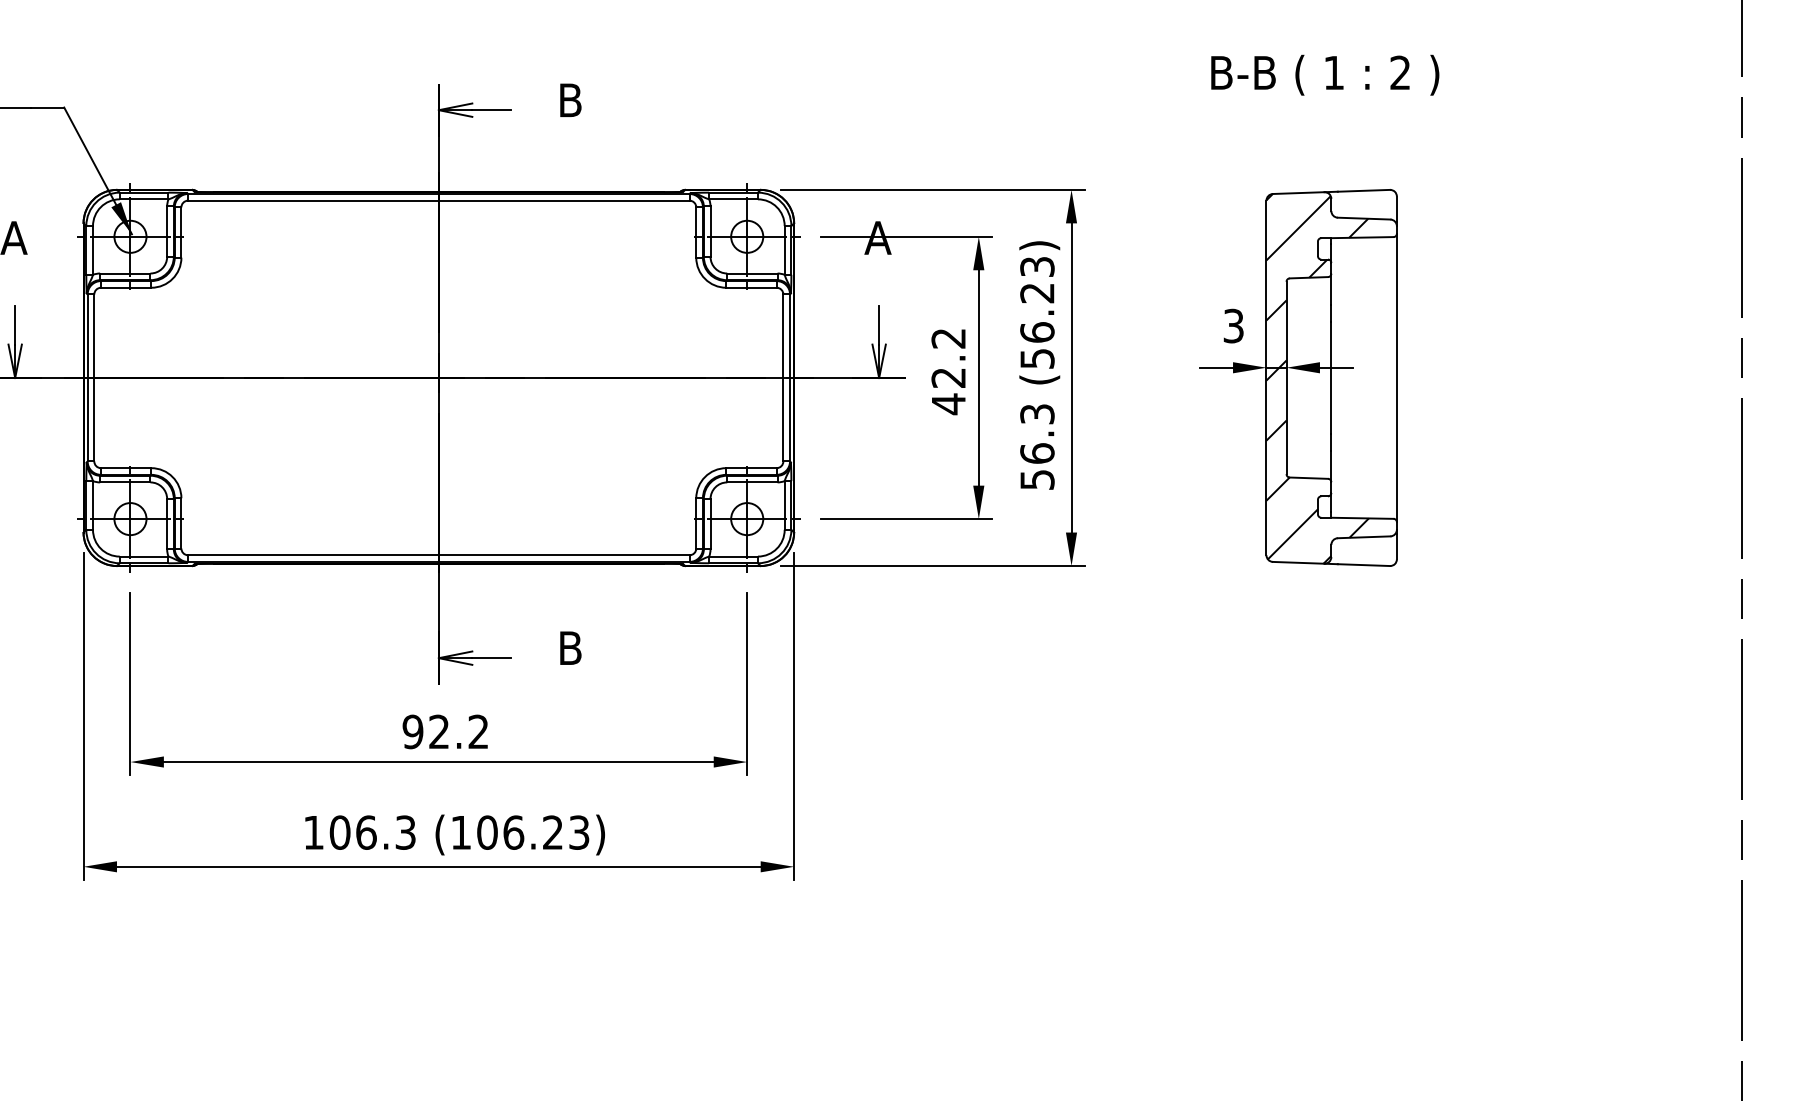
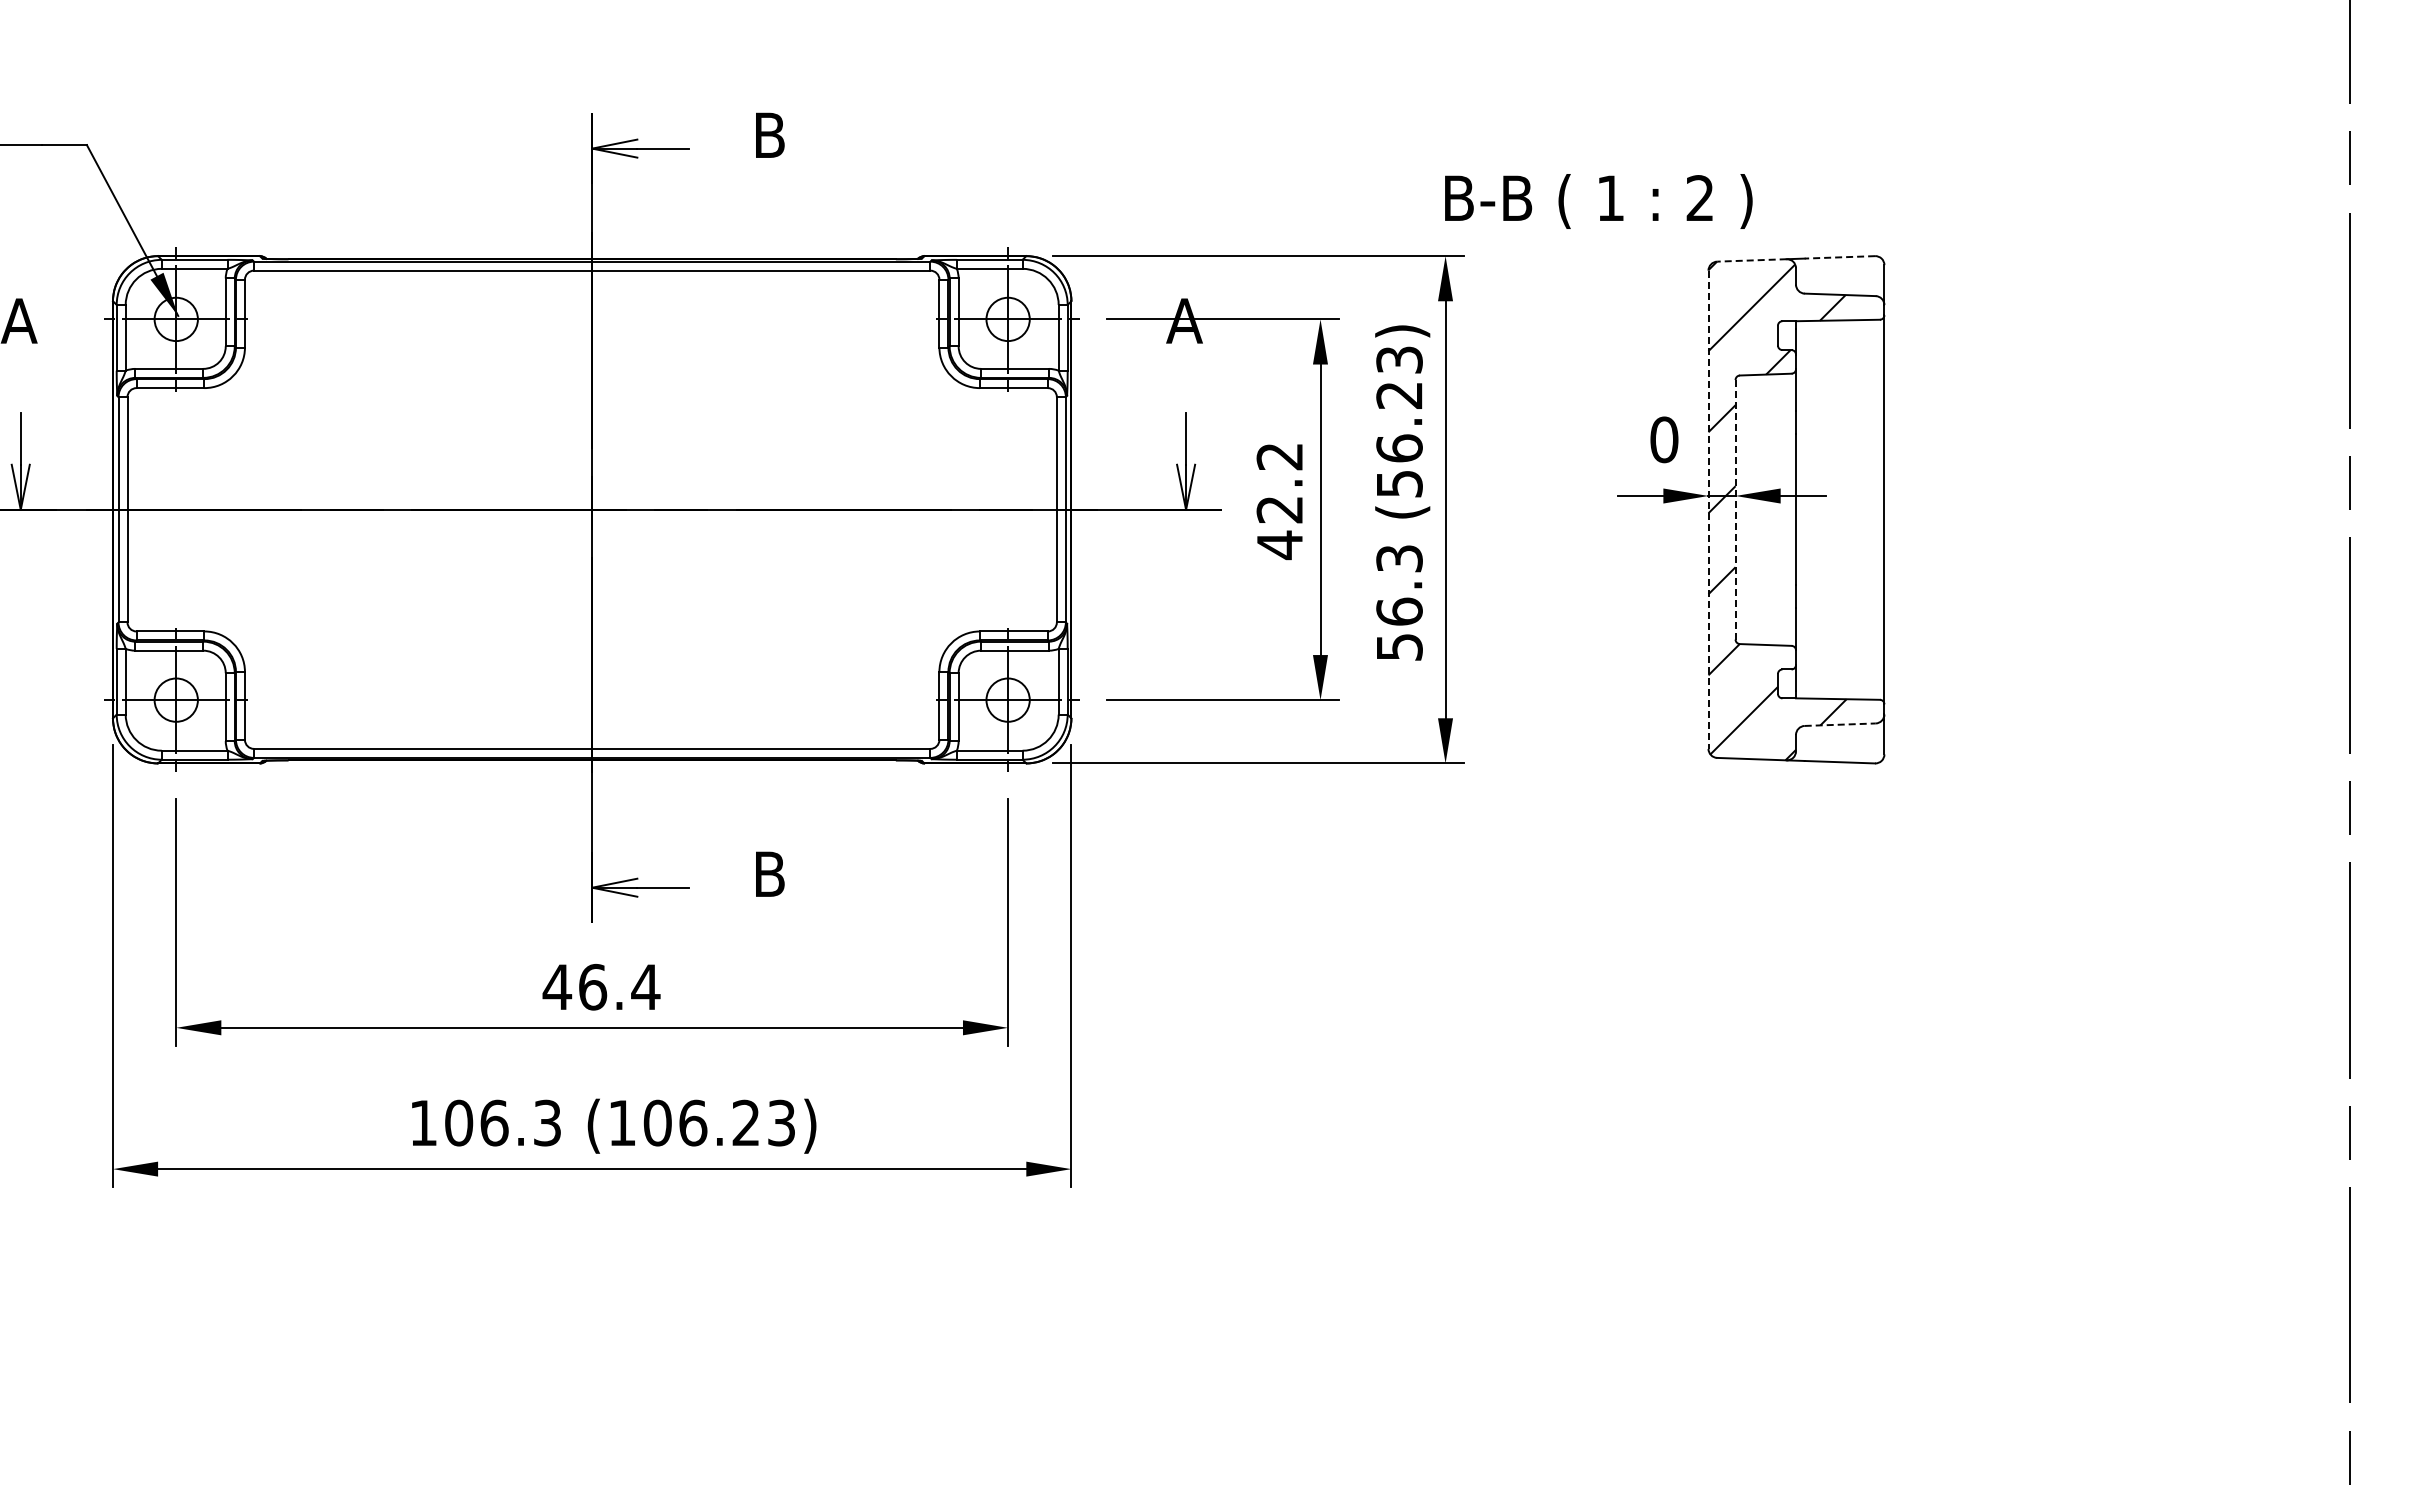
text: (1325, 75) -> (1598, 201), moved
line: (1363, 190) -> (1839, 257), solid -> dashed
line: (1298, 193) -> (1751, 260), solid -> dashed
text: (1233, 325) -> (1664, 439), 3 -> 0
line: (1286, 377) -> (1735, 509), solid -> dashed
line: (1266, 378) -> (1708, 510), solid -> dashed
line: (1364, 537) -> (1840, 724), solid -> dashed
text: (445, 731) -> (601, 986), 92.2 -> 46.4

